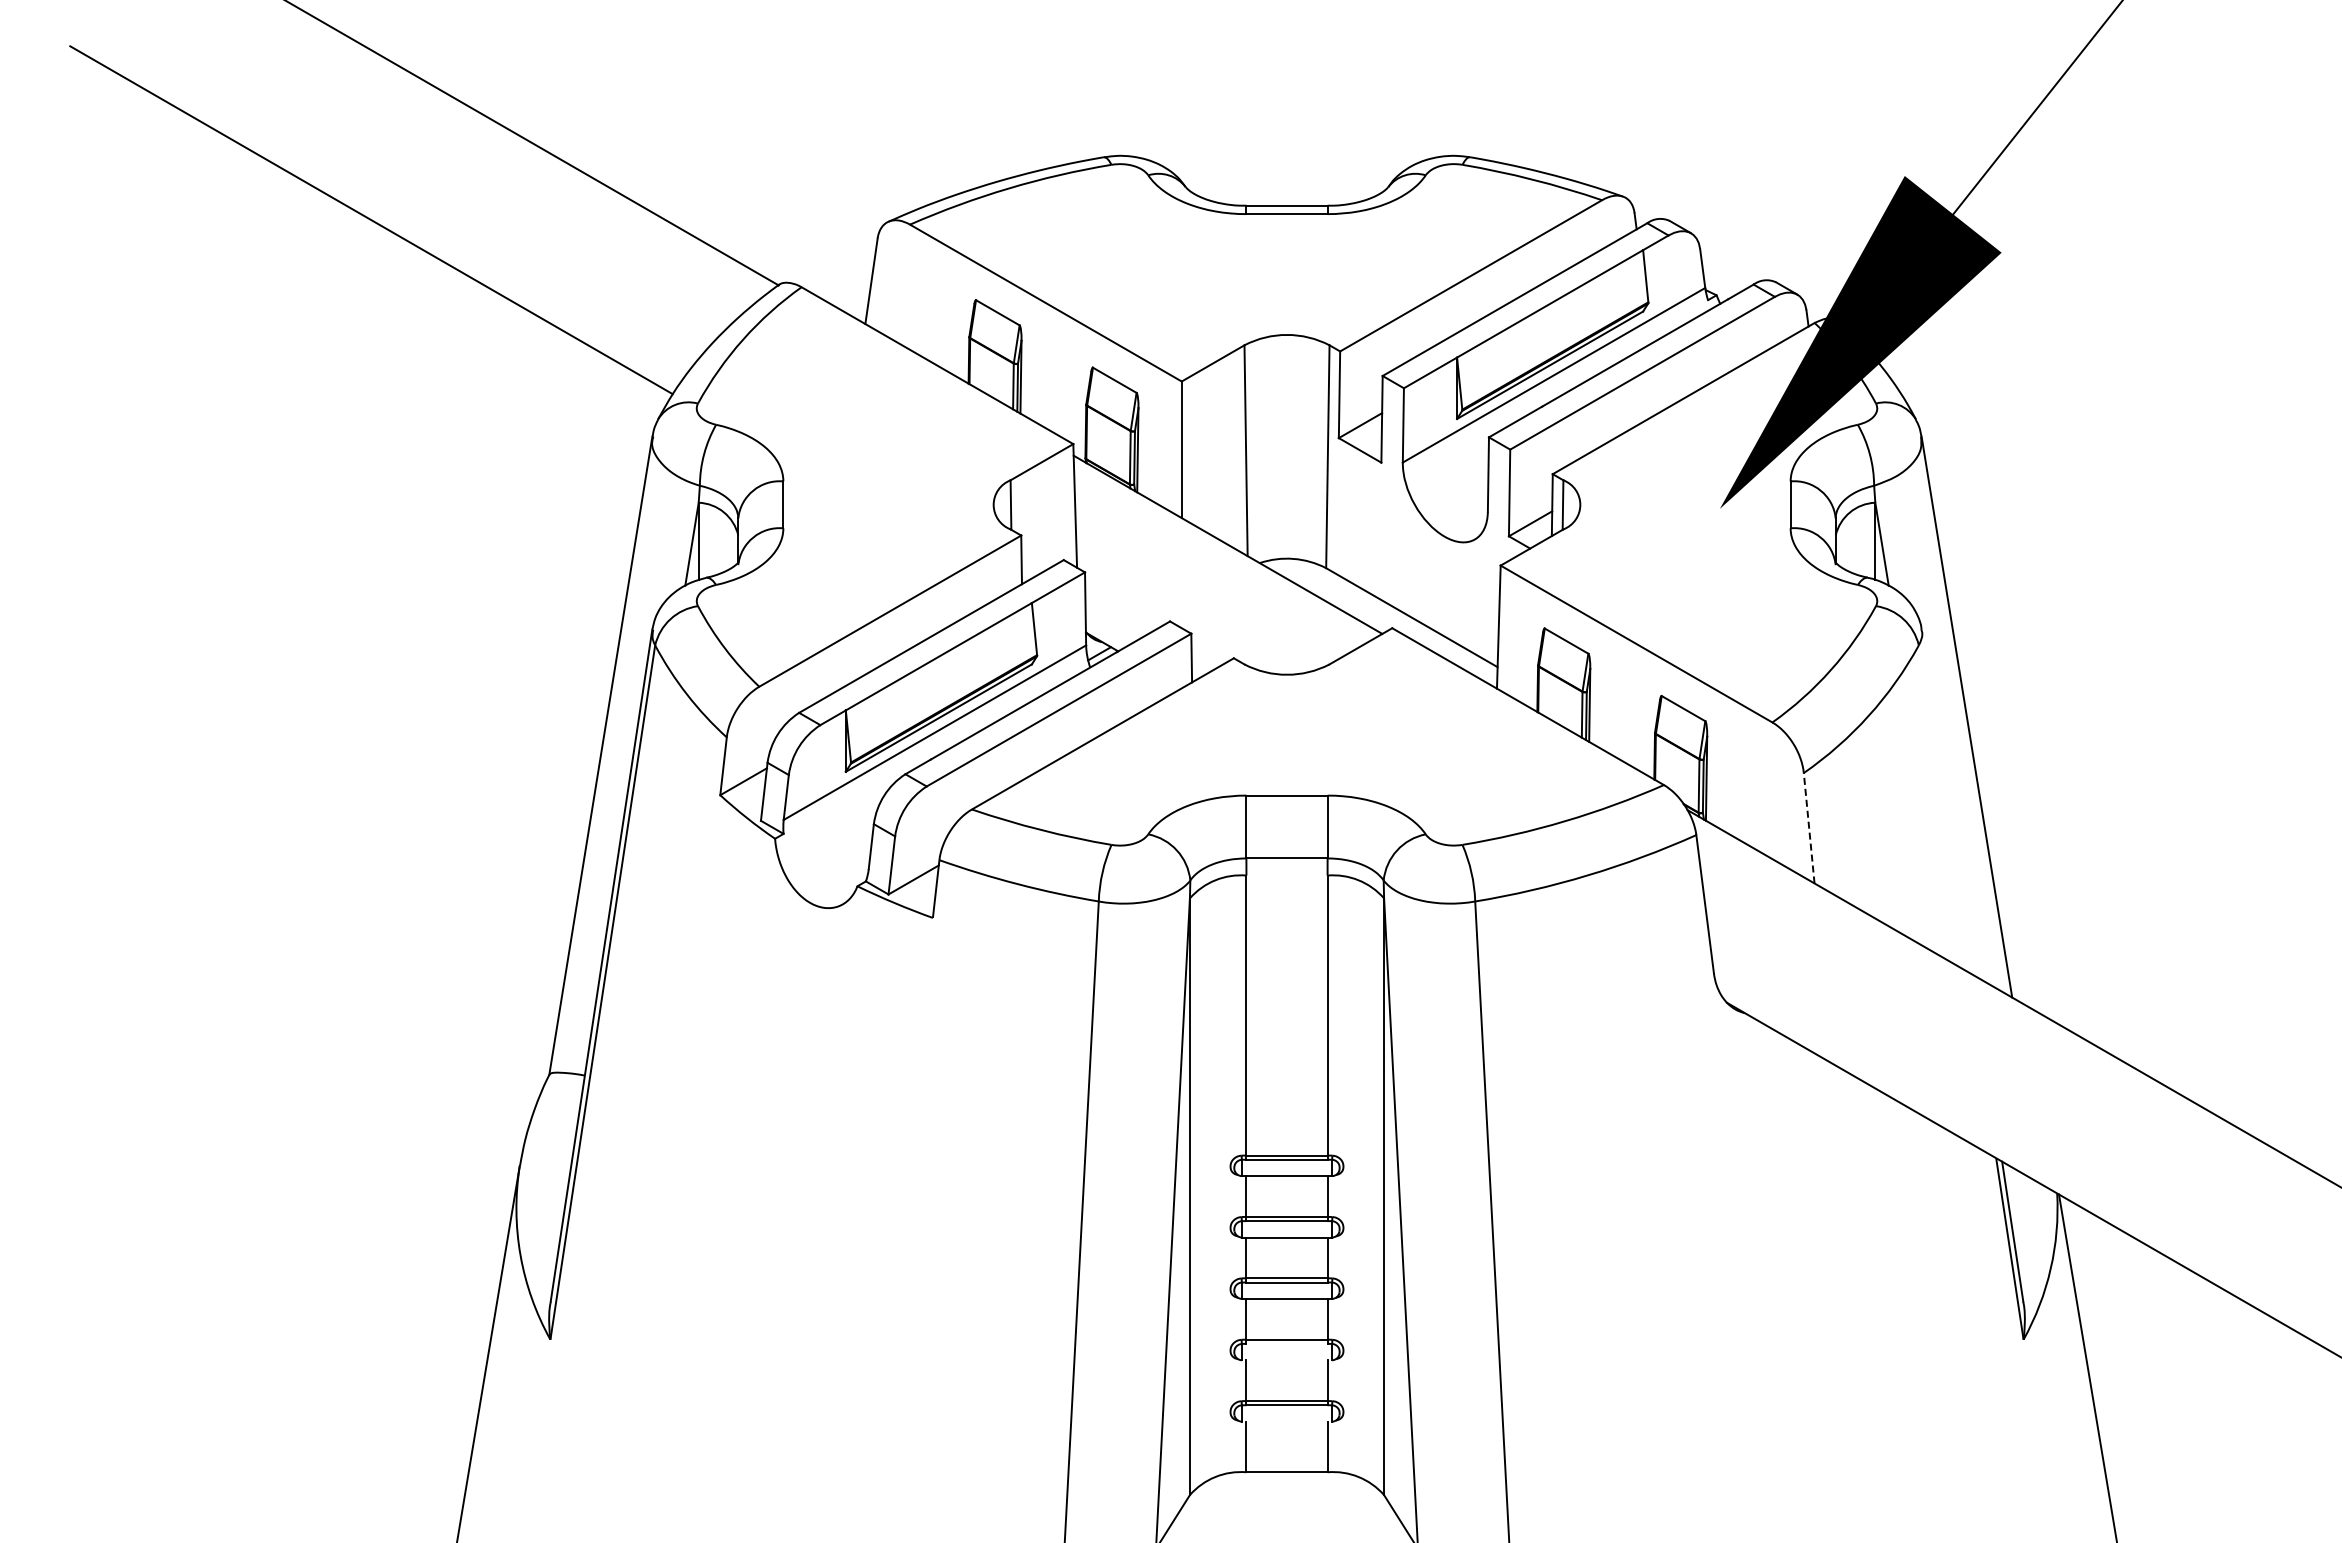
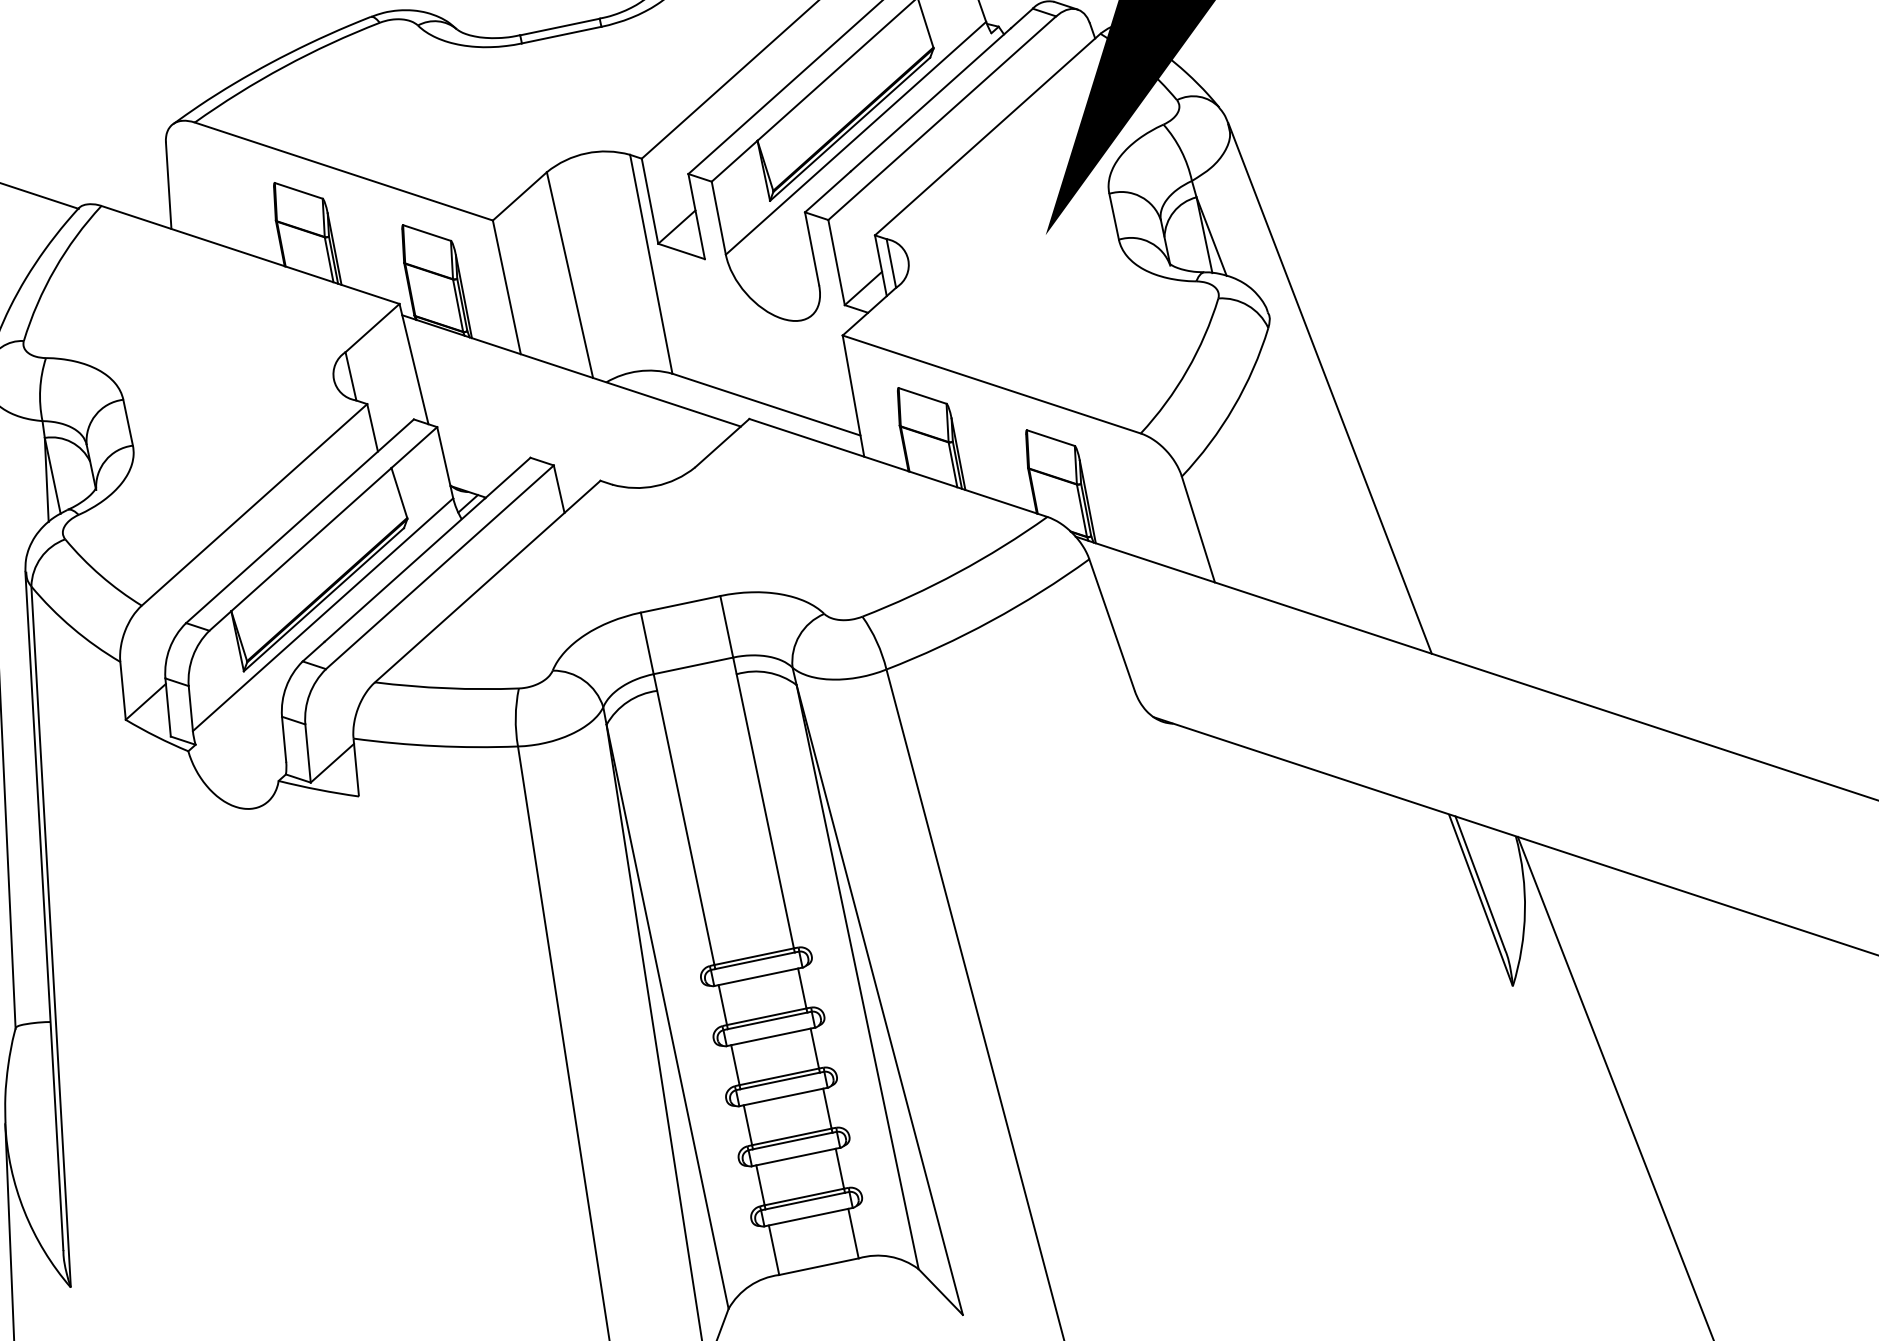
line: (1809, 827) -> (1198, 528), dashed -> solid
line: (1286, 1343) -> (792, 1140), added
line: (1286, 1360) -> (795, 1157), added
line: (1286, 1421) -> (808, 1217), added

